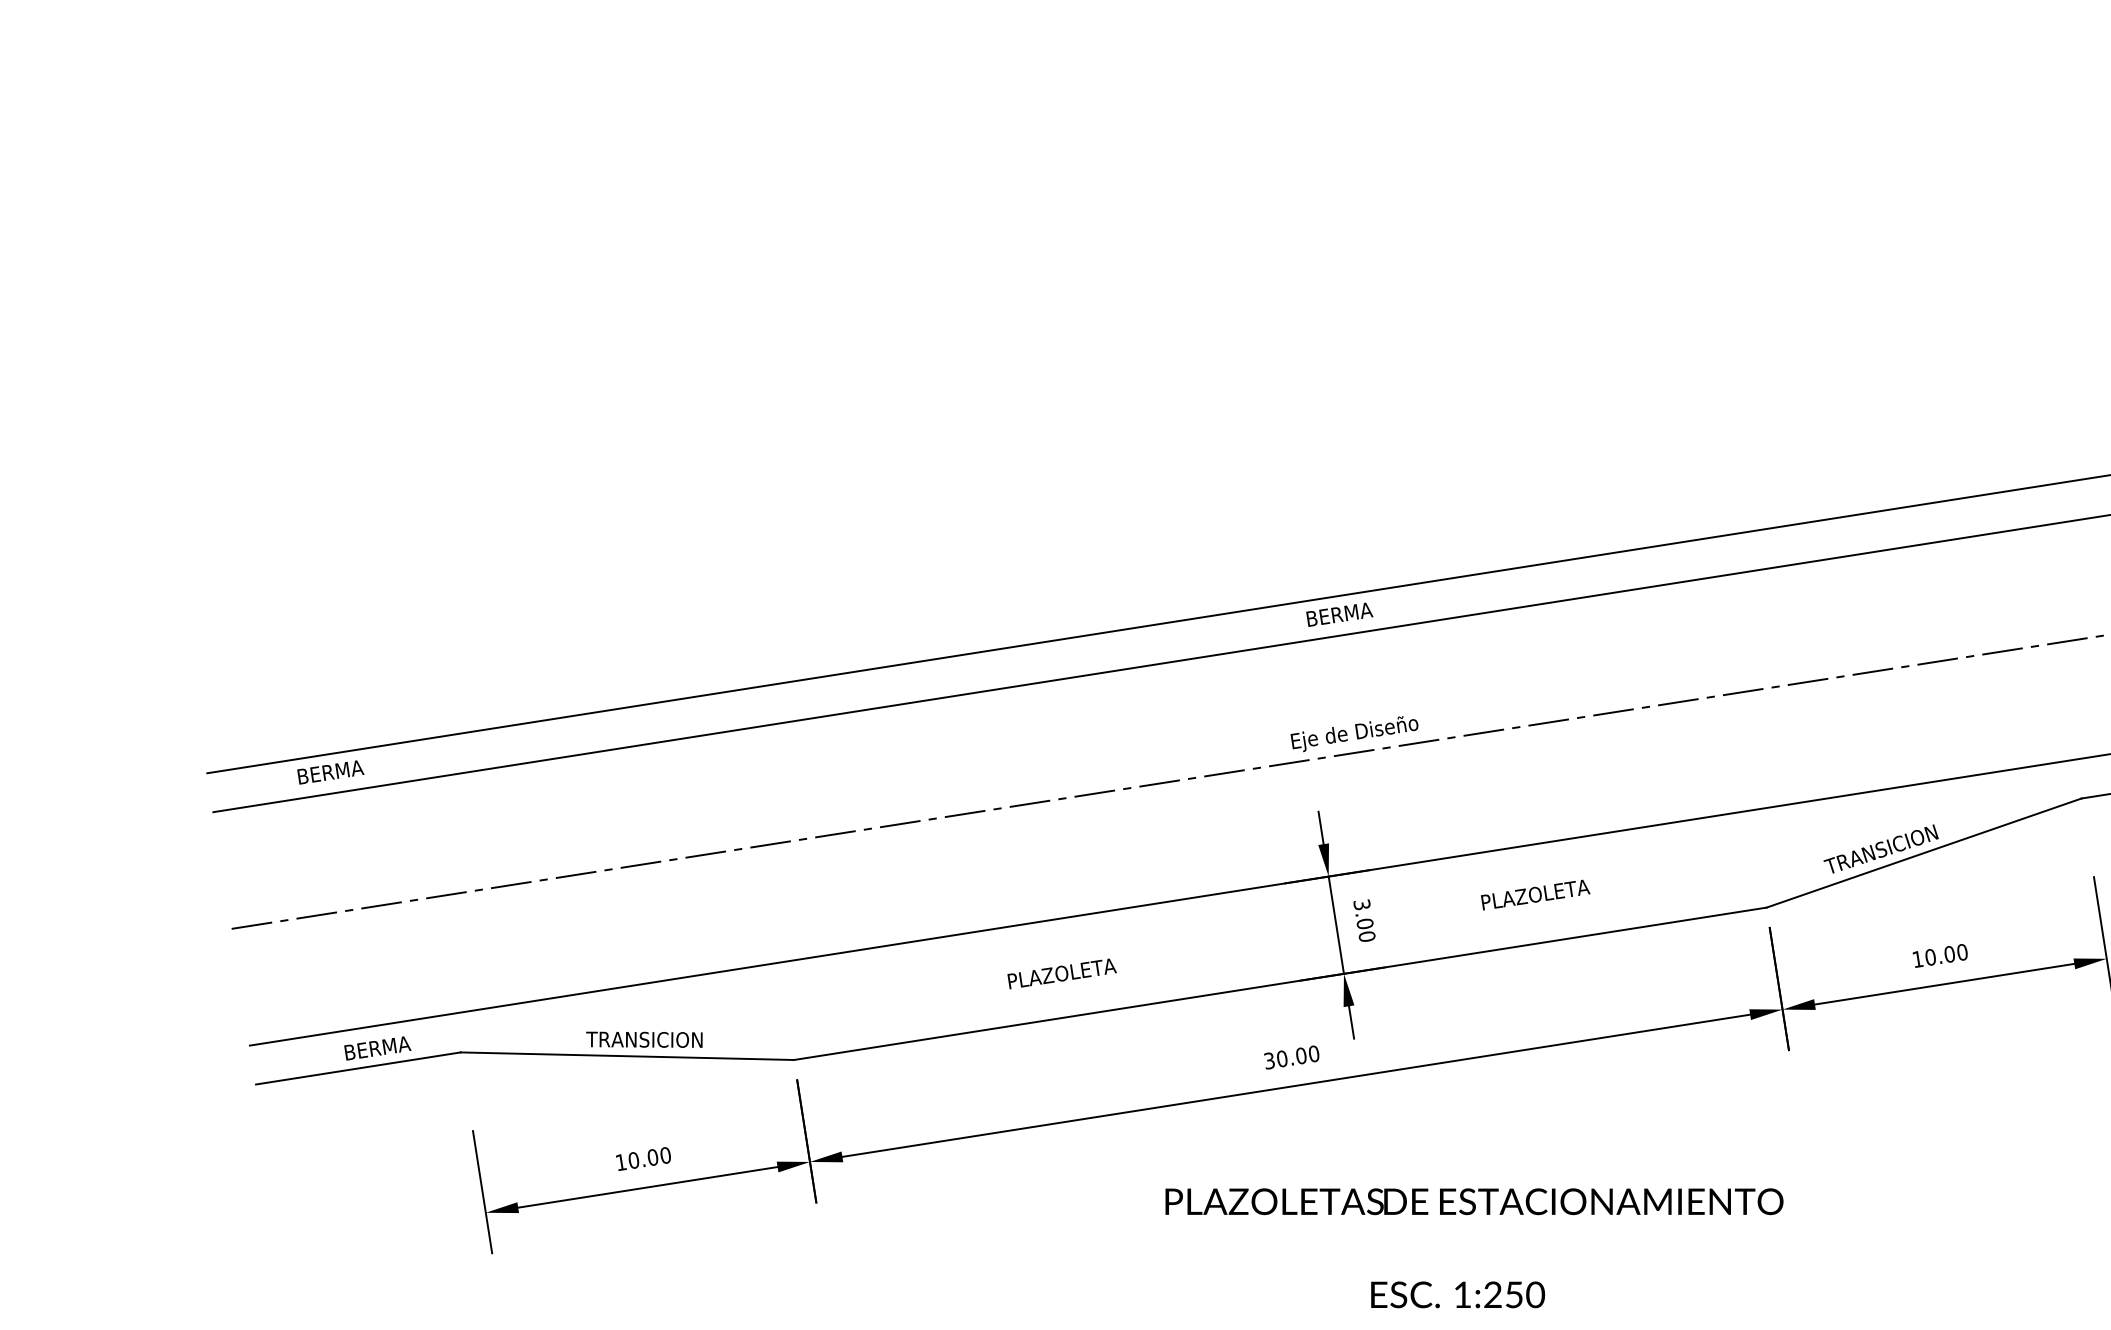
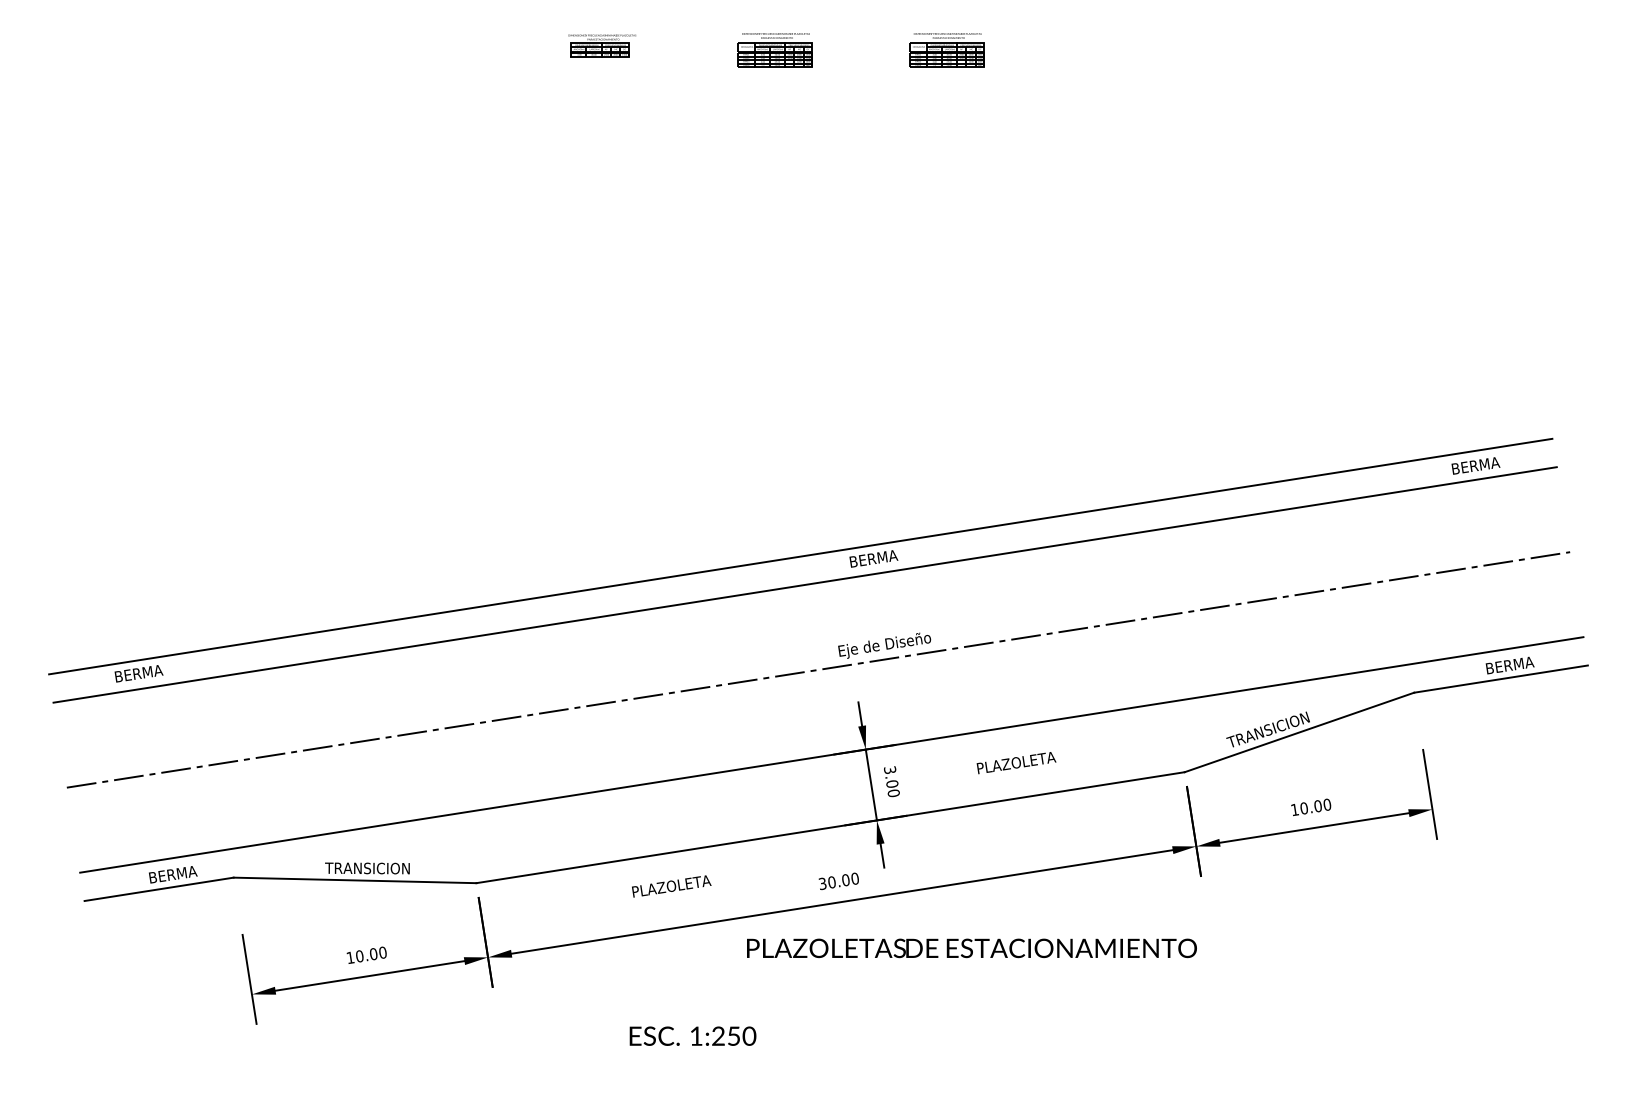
text: (1061, 973) -> (671, 886), moved
text: (1473, 1201) -> (971, 948), moved
text: (1457, 1293) -> (692, 1035), moved

